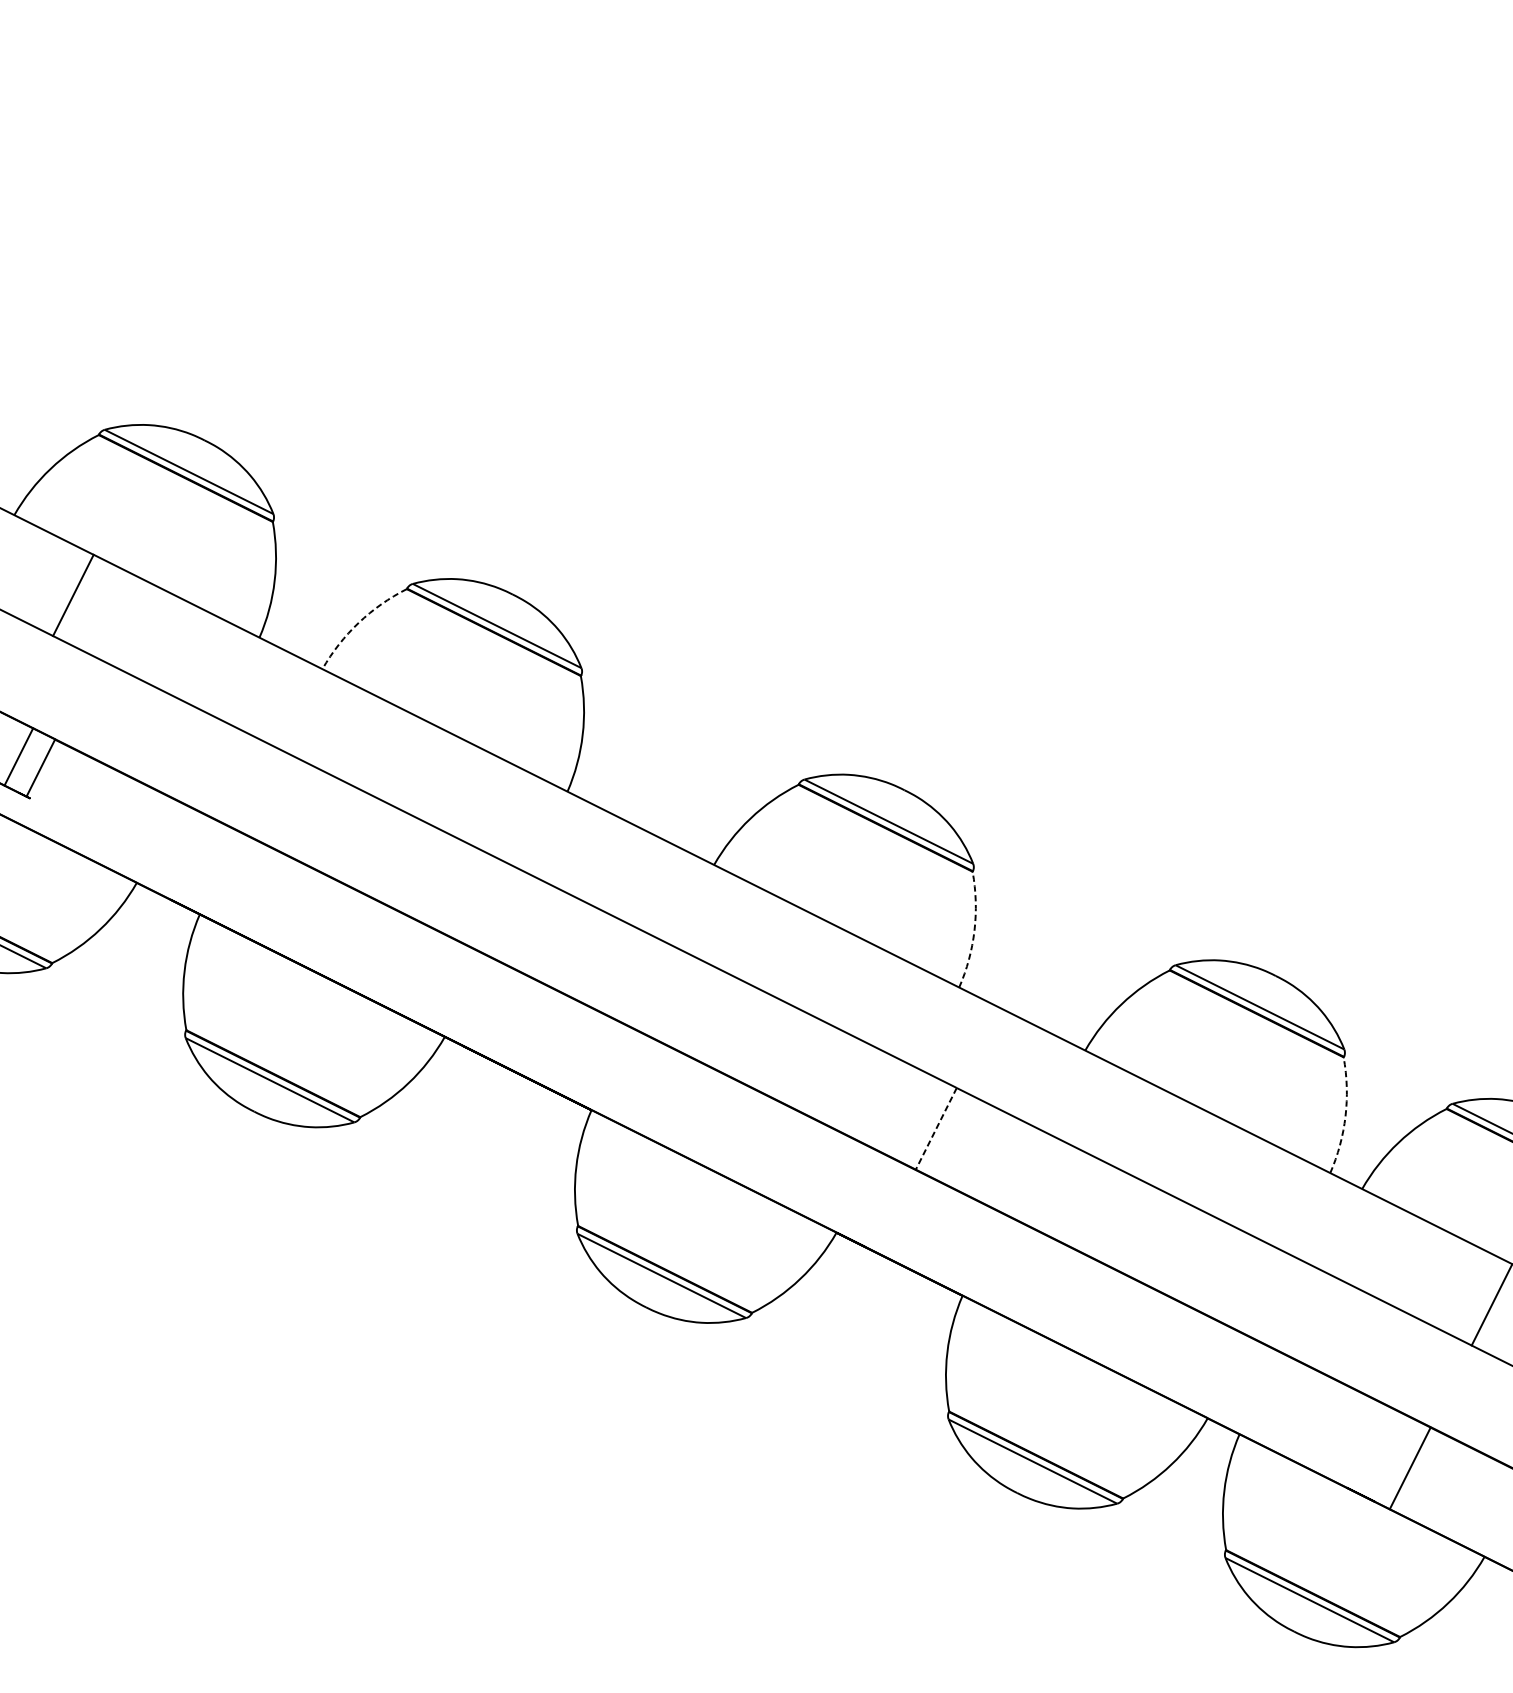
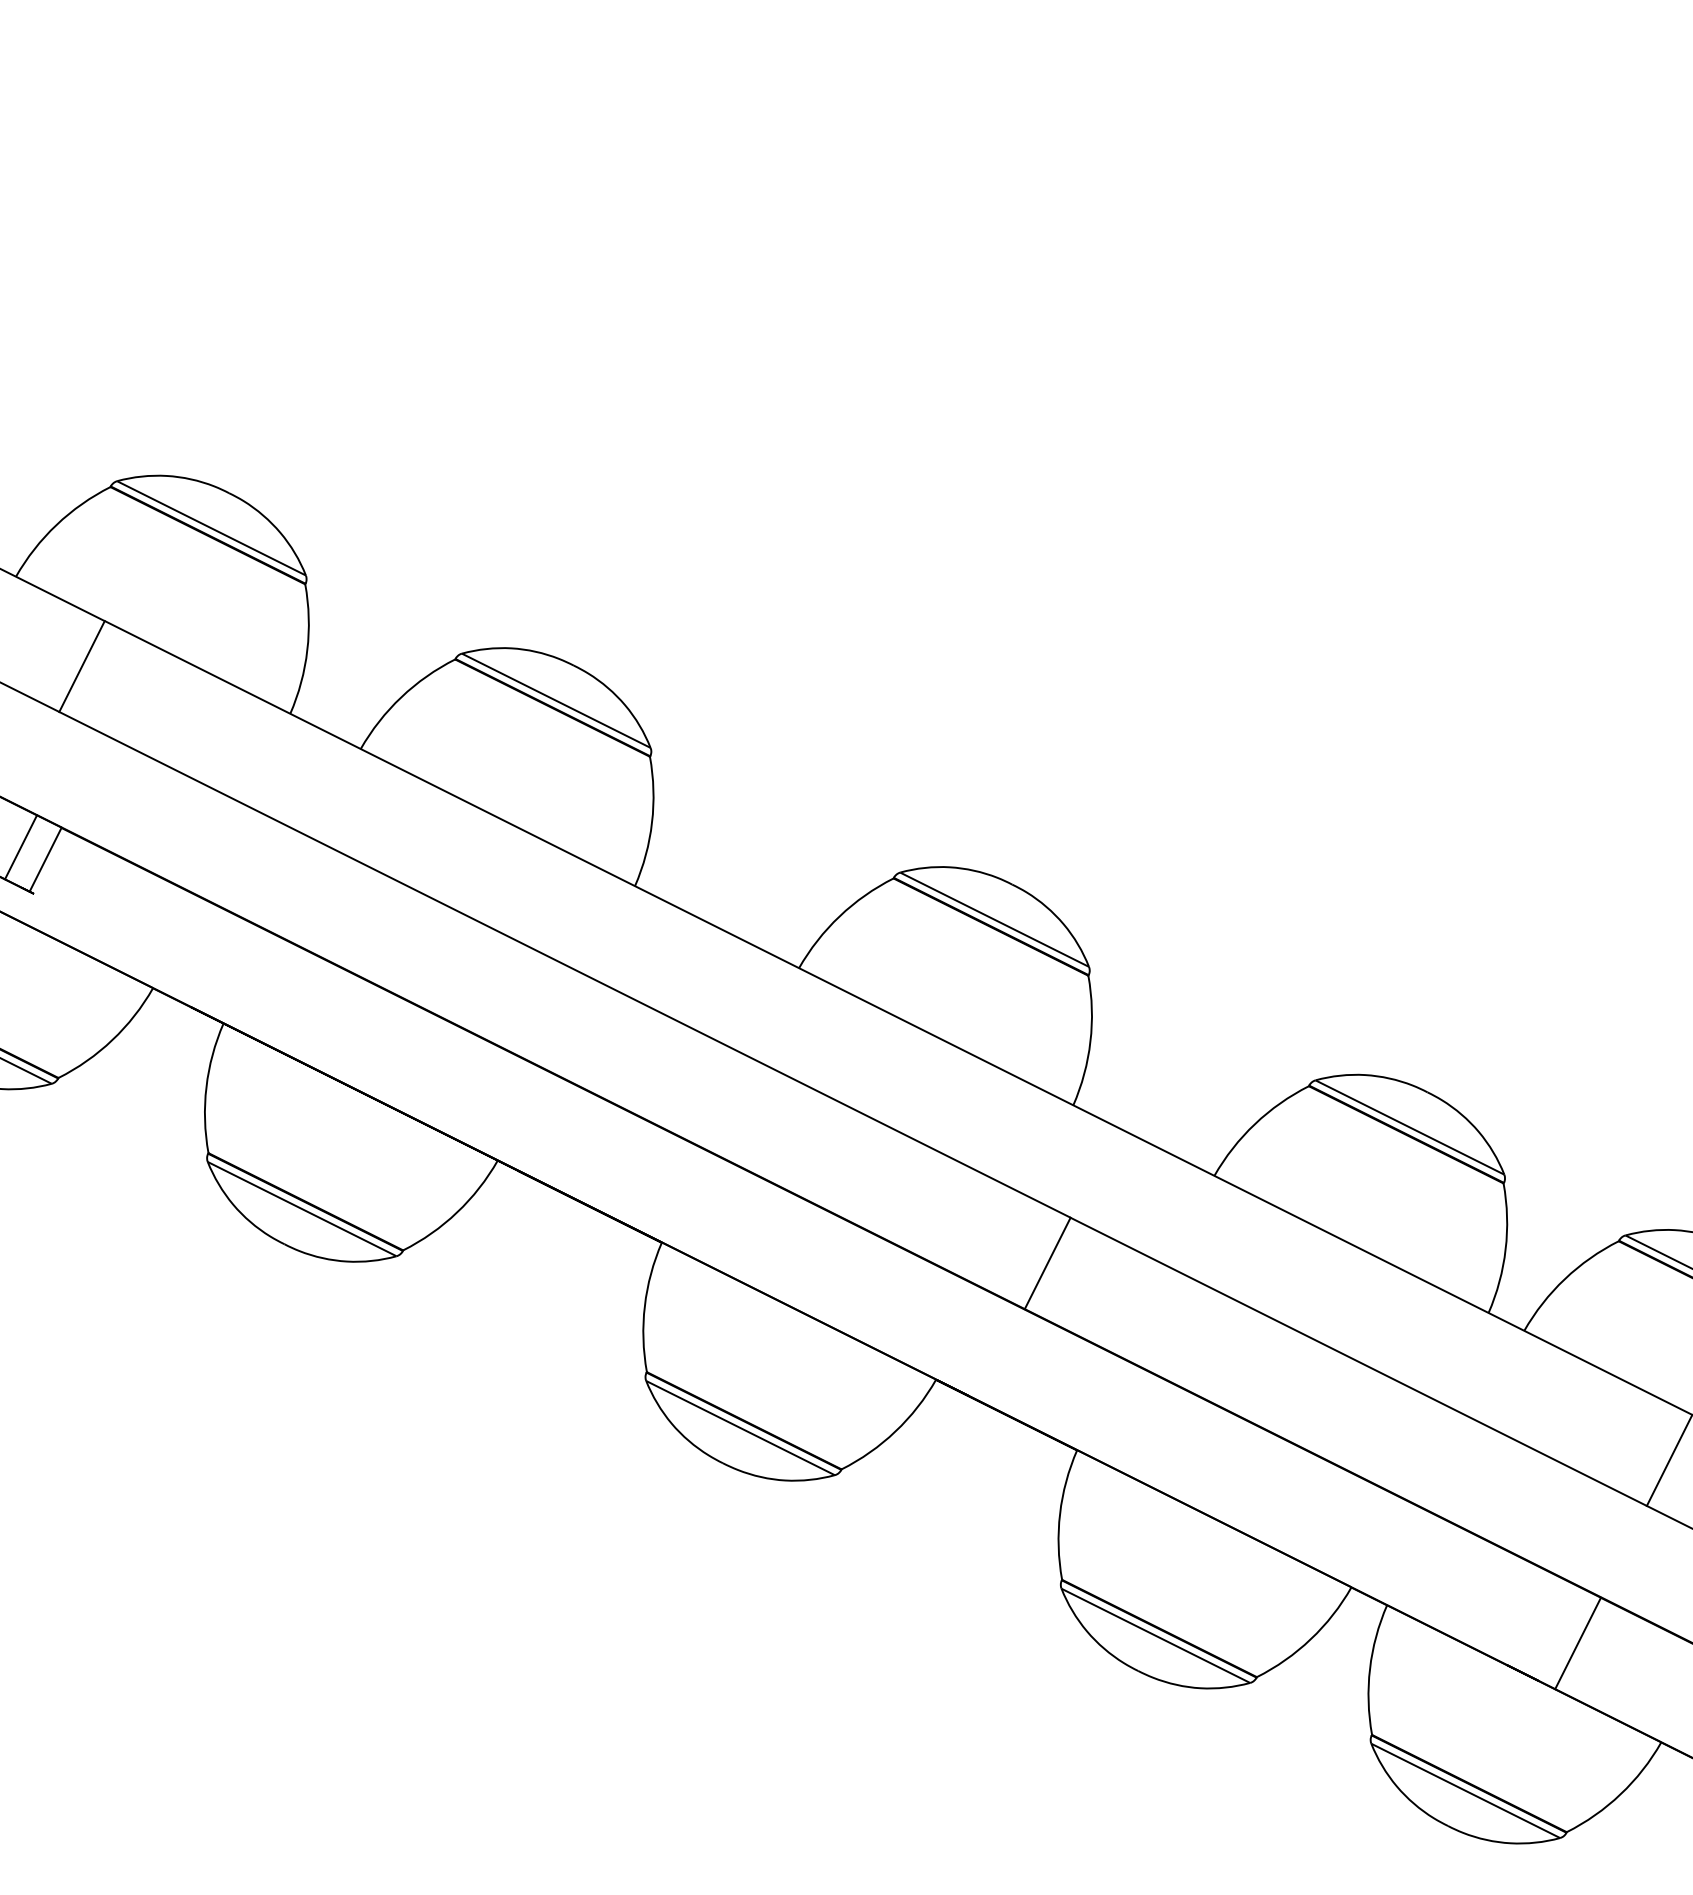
arc: (358, 623) -> (401, 697), dashed -> solid
arc: (974, 930) -> (1090, 1041), dashed -> solid
arc: (1345, 1116) -> (1505, 1249), dashed -> solid
line: (936, 1128) -> (1047, 1263), dashed -> solid

